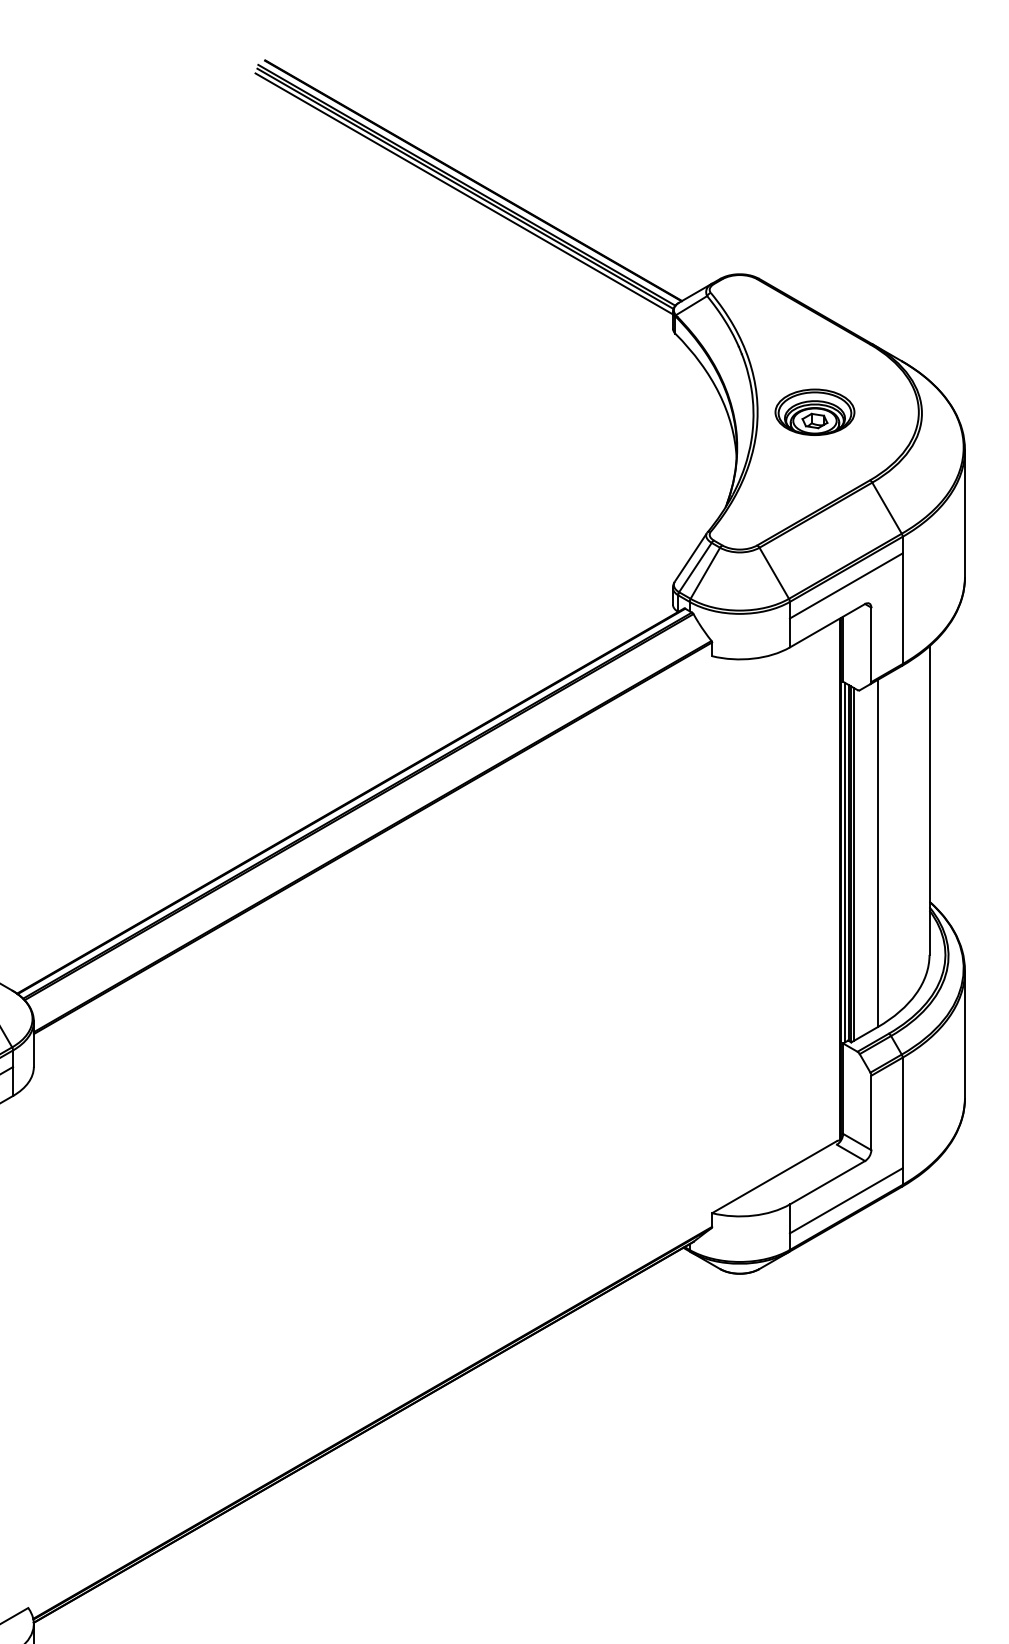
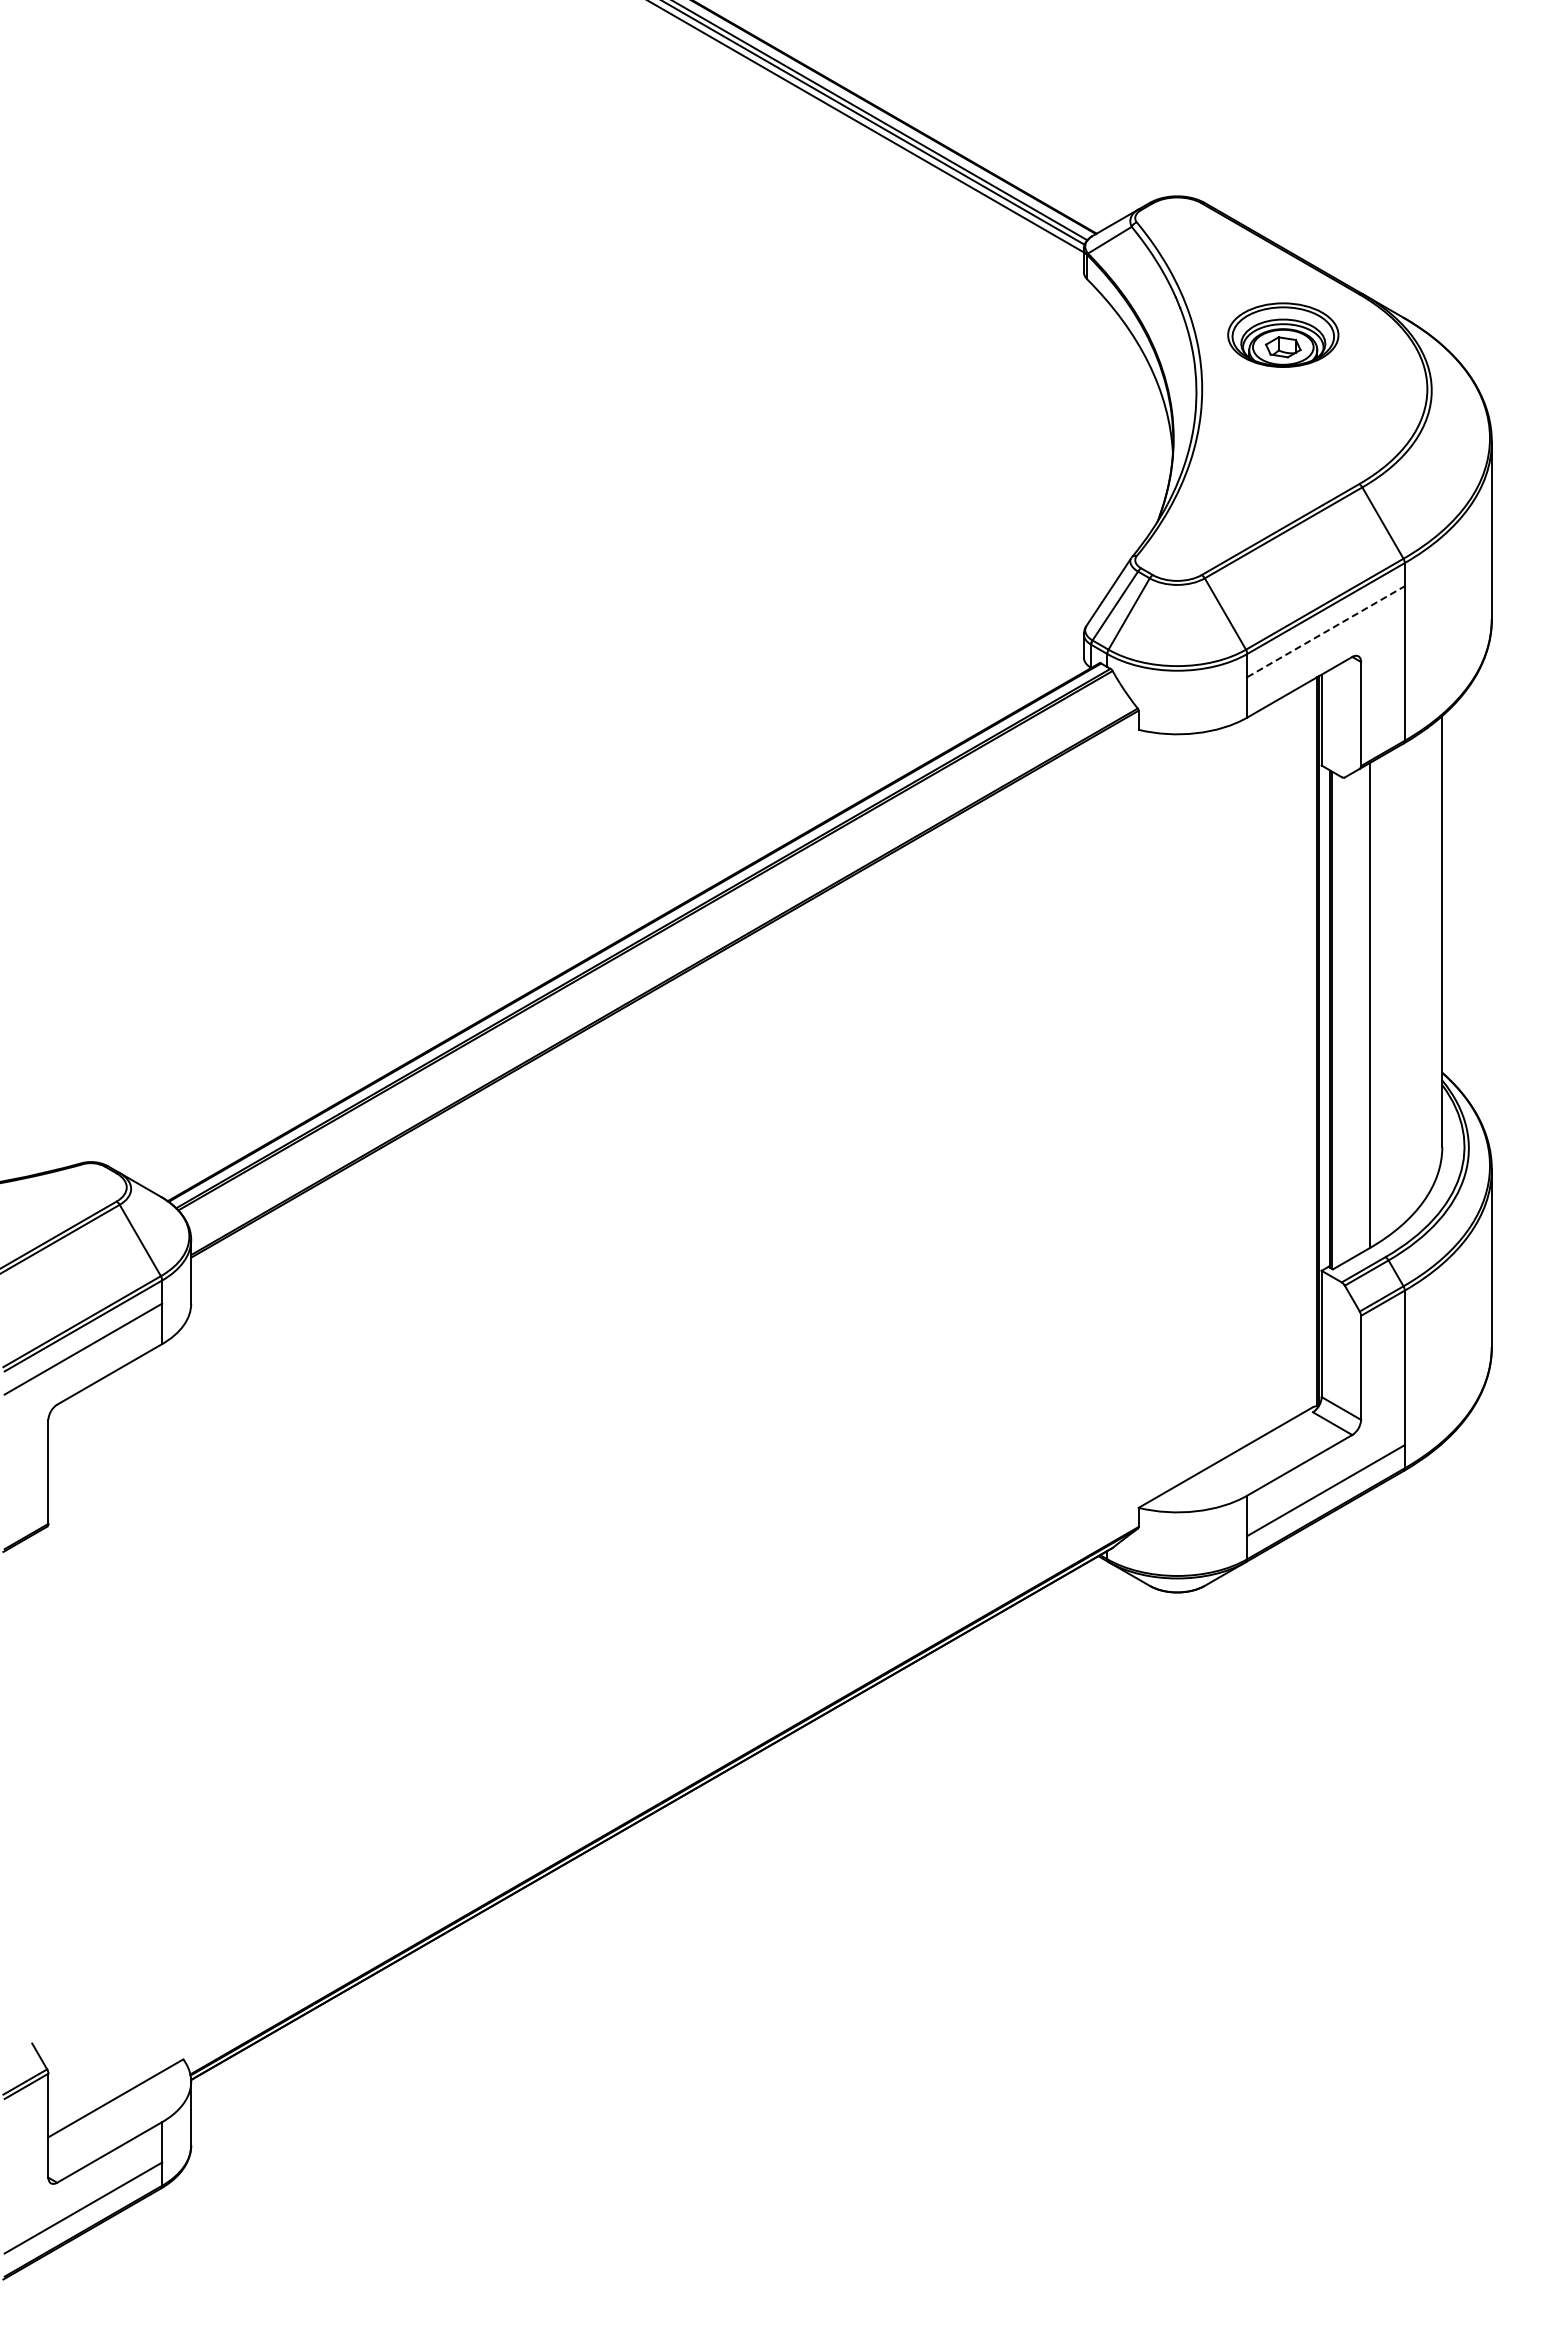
part: (815, 411) -> (1283, 334), moved
line: (846, 585) -> (1326, 631), solid -> dashed
line: (845, 862) -> (1324, 1018), removed
line: (854, 864) -> (1337, 1020), removed

